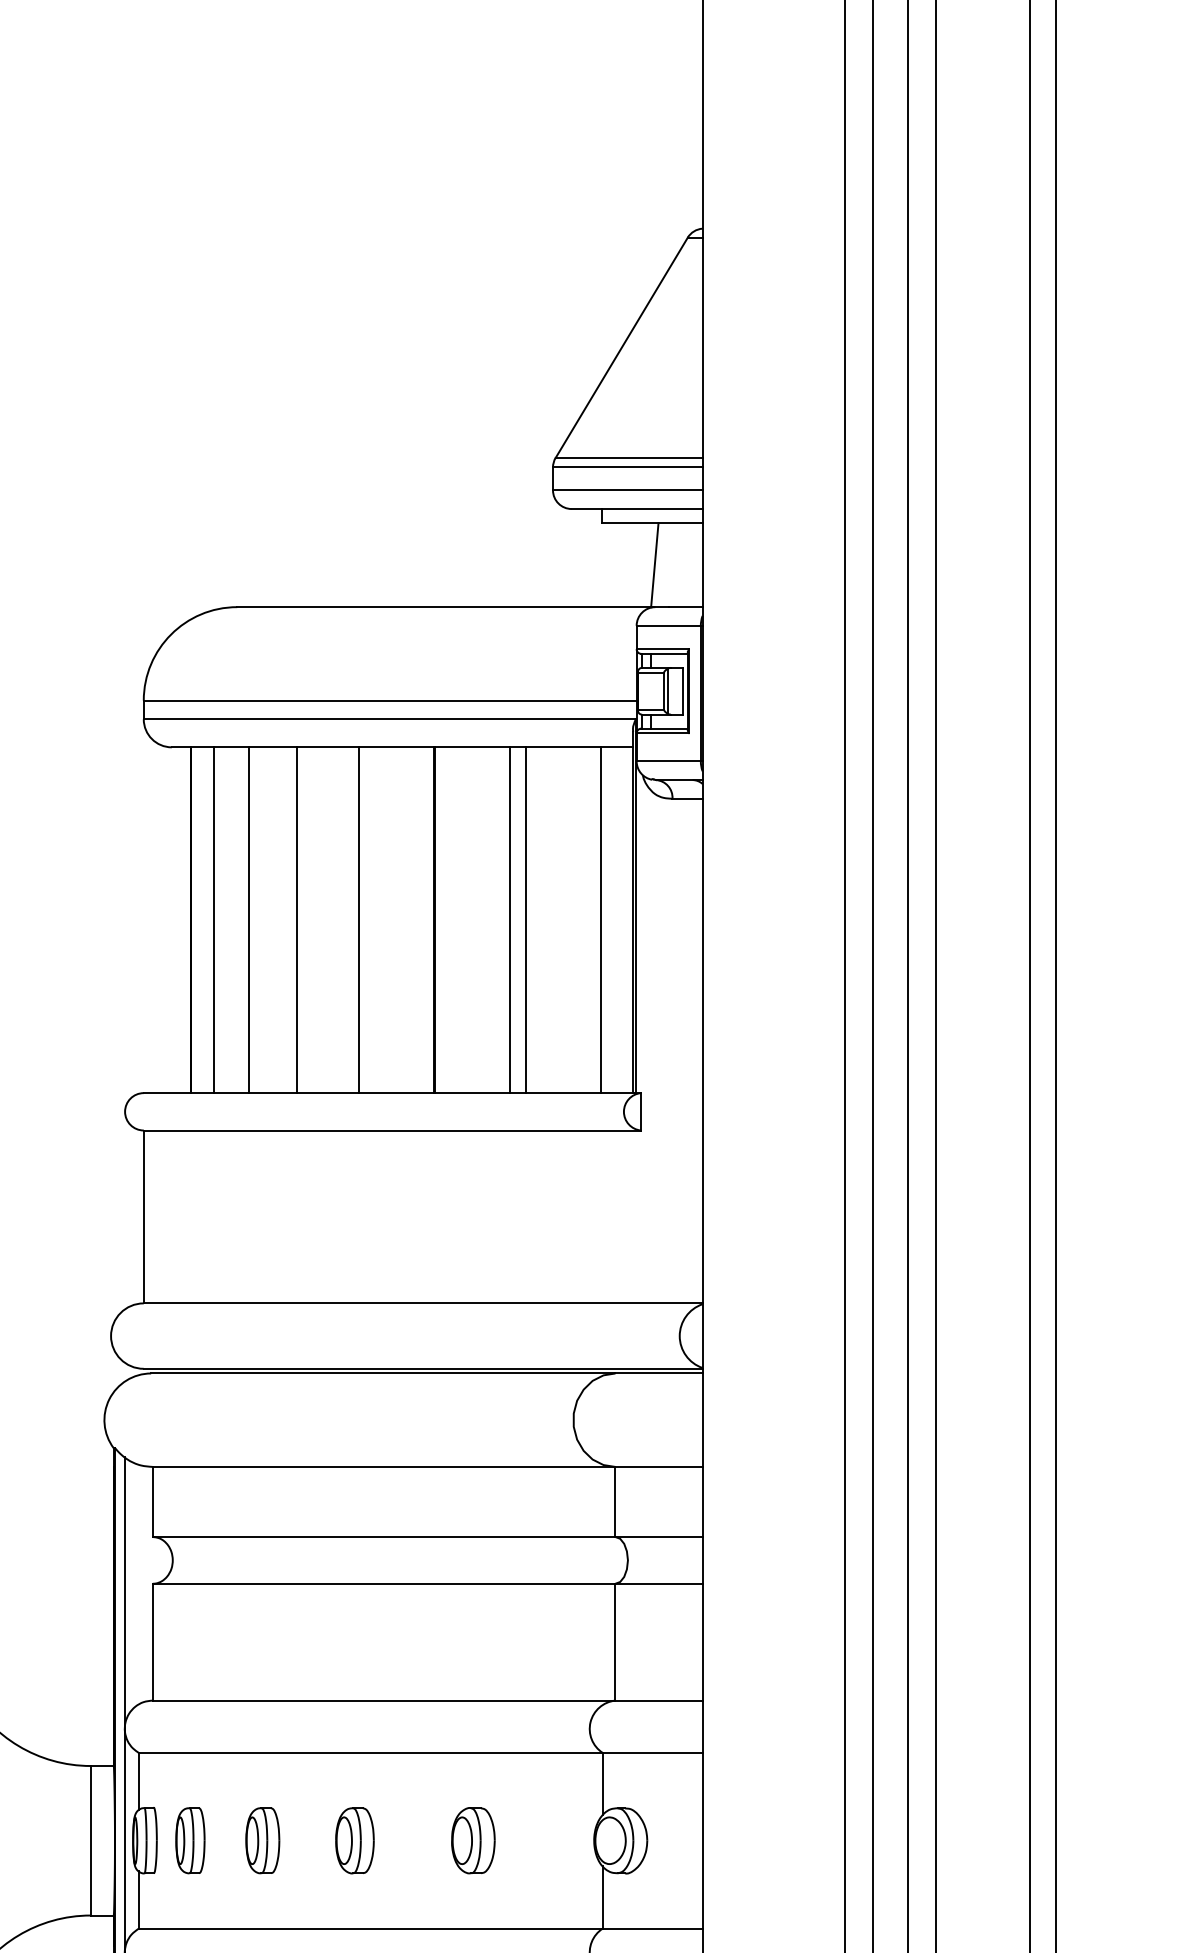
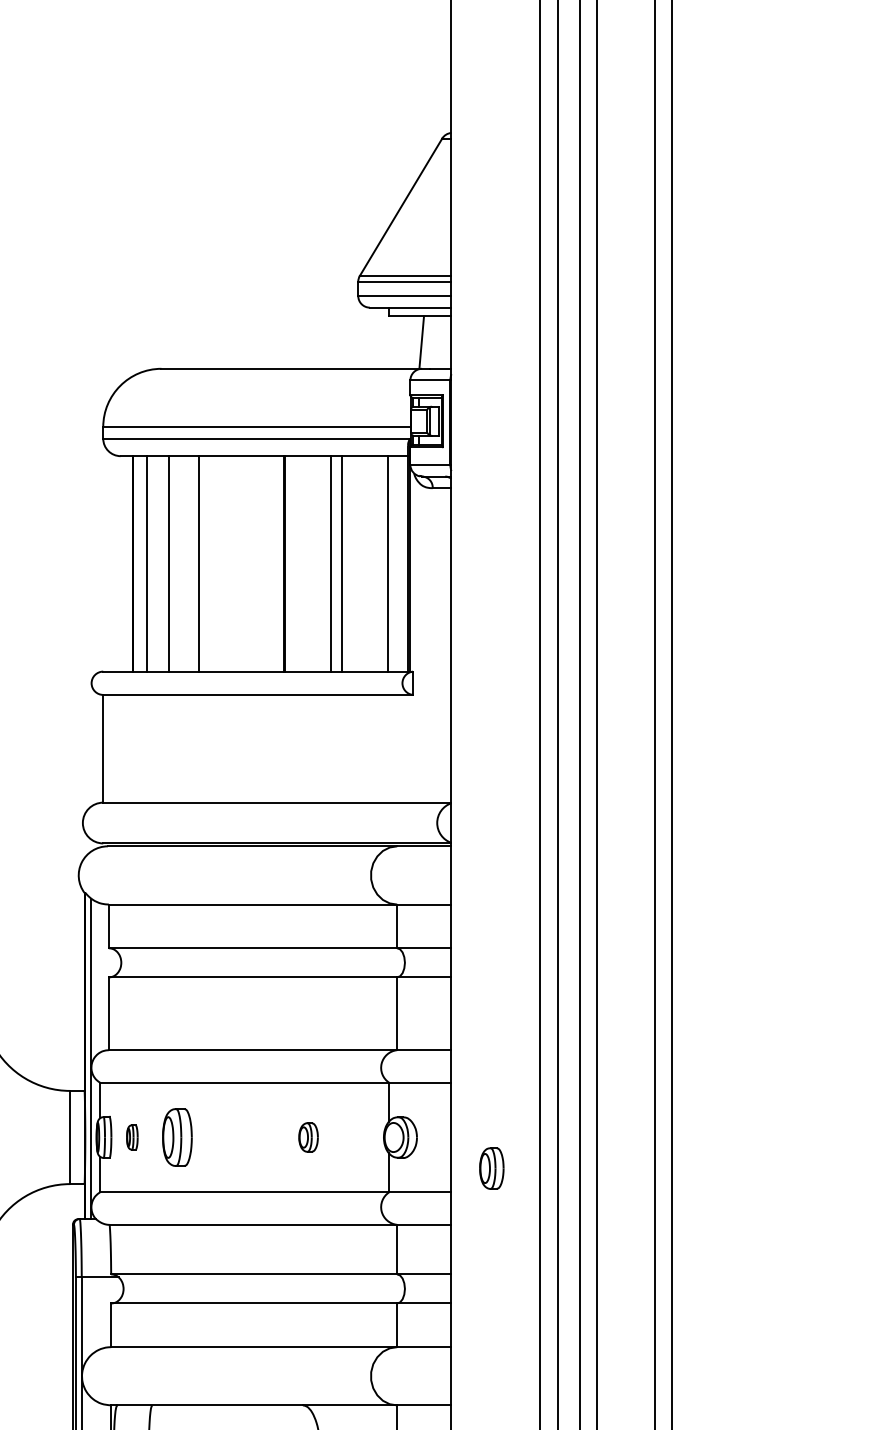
line: (359, 919) -> (237, 563), removed
part: (190, 1840) -> (132, 1137), size x0.6
part: (262, 1840) -> (177, 1137), size x1.4
part: (354, 1840) -> (491, 1168), moved
part: (473, 1840) -> (308, 1137), size x0.7

